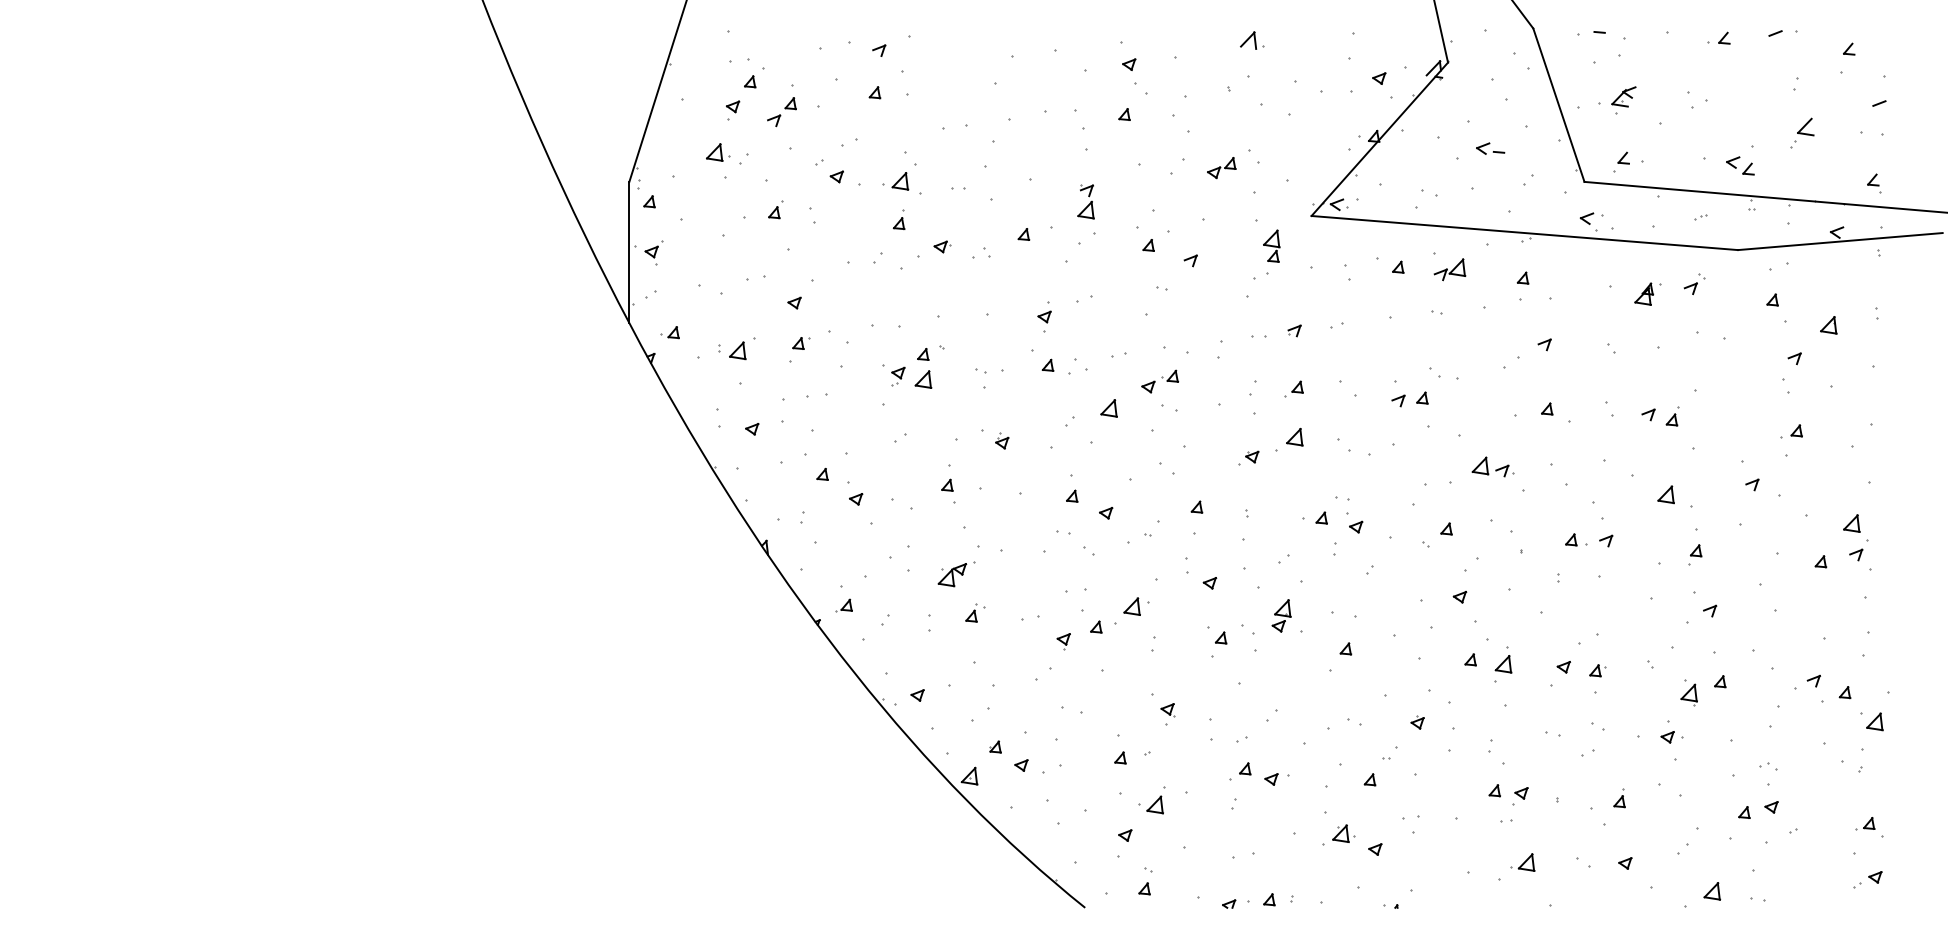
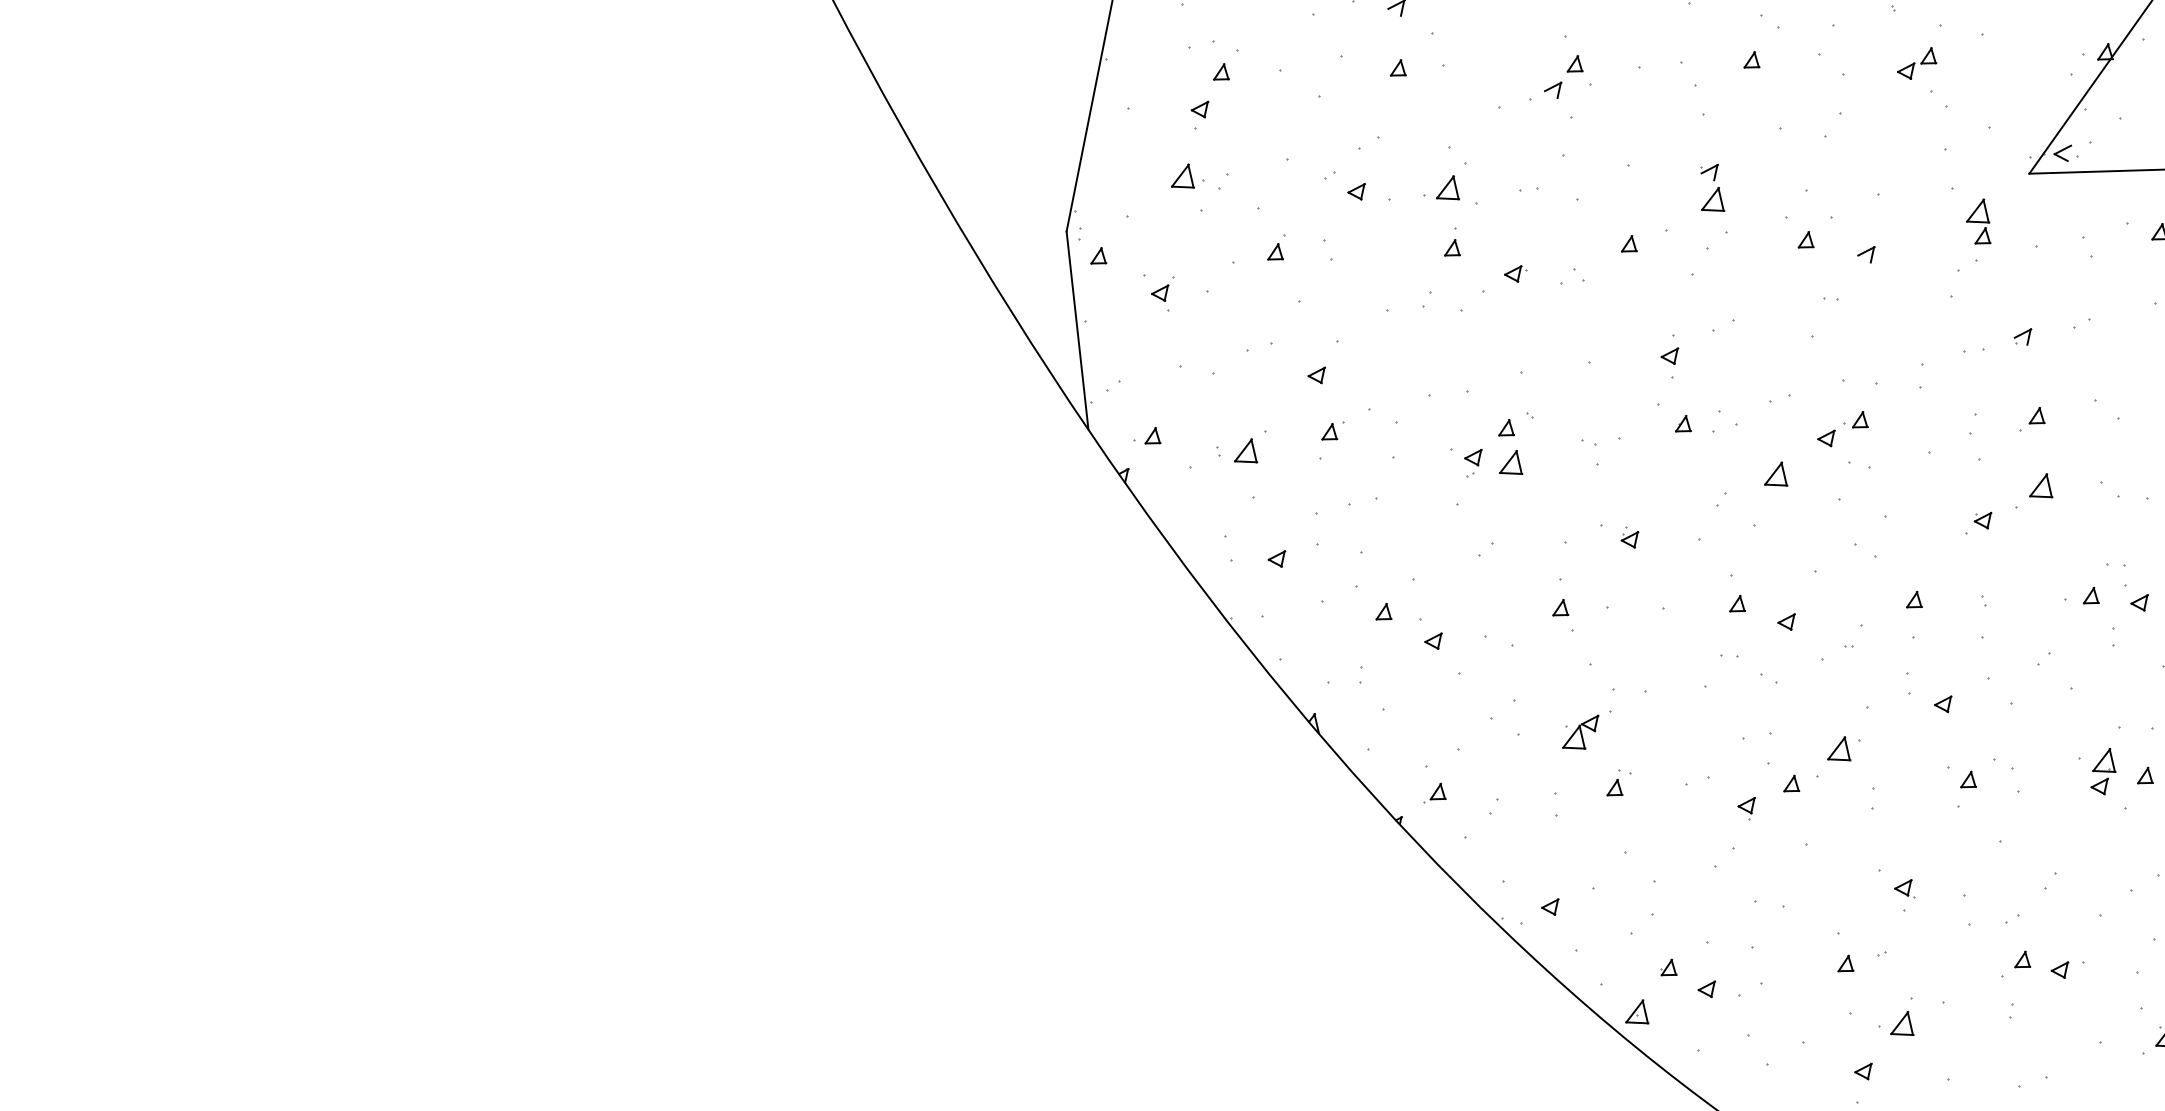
part: (781, 112) -> (1562, 78), moved
part: (1221, 168) -> (1916, 64), moved
part: (653, 252) -> (1163, 294), moved
part: (1281, 615) -> (2102, 771), moved

